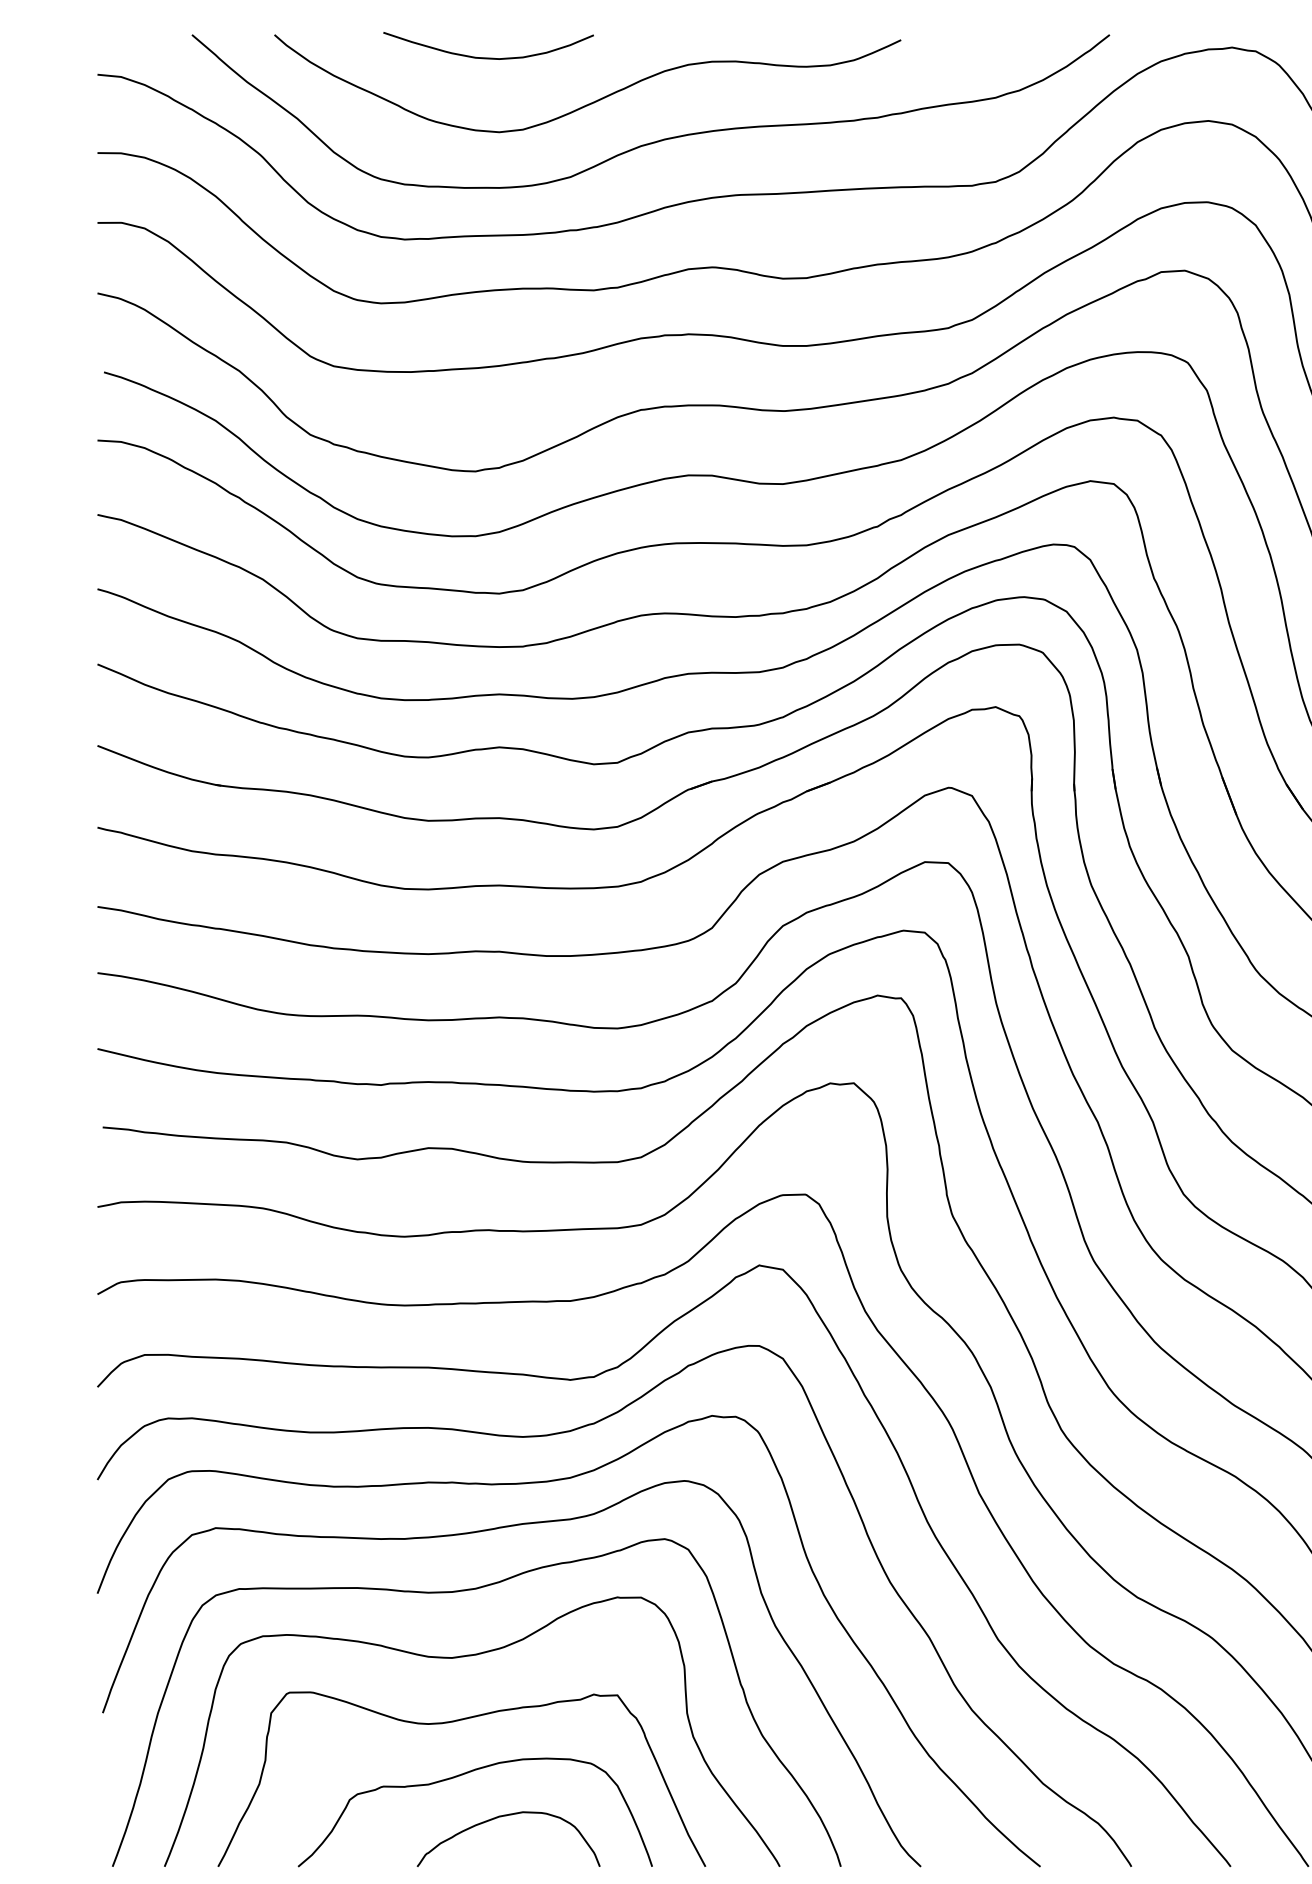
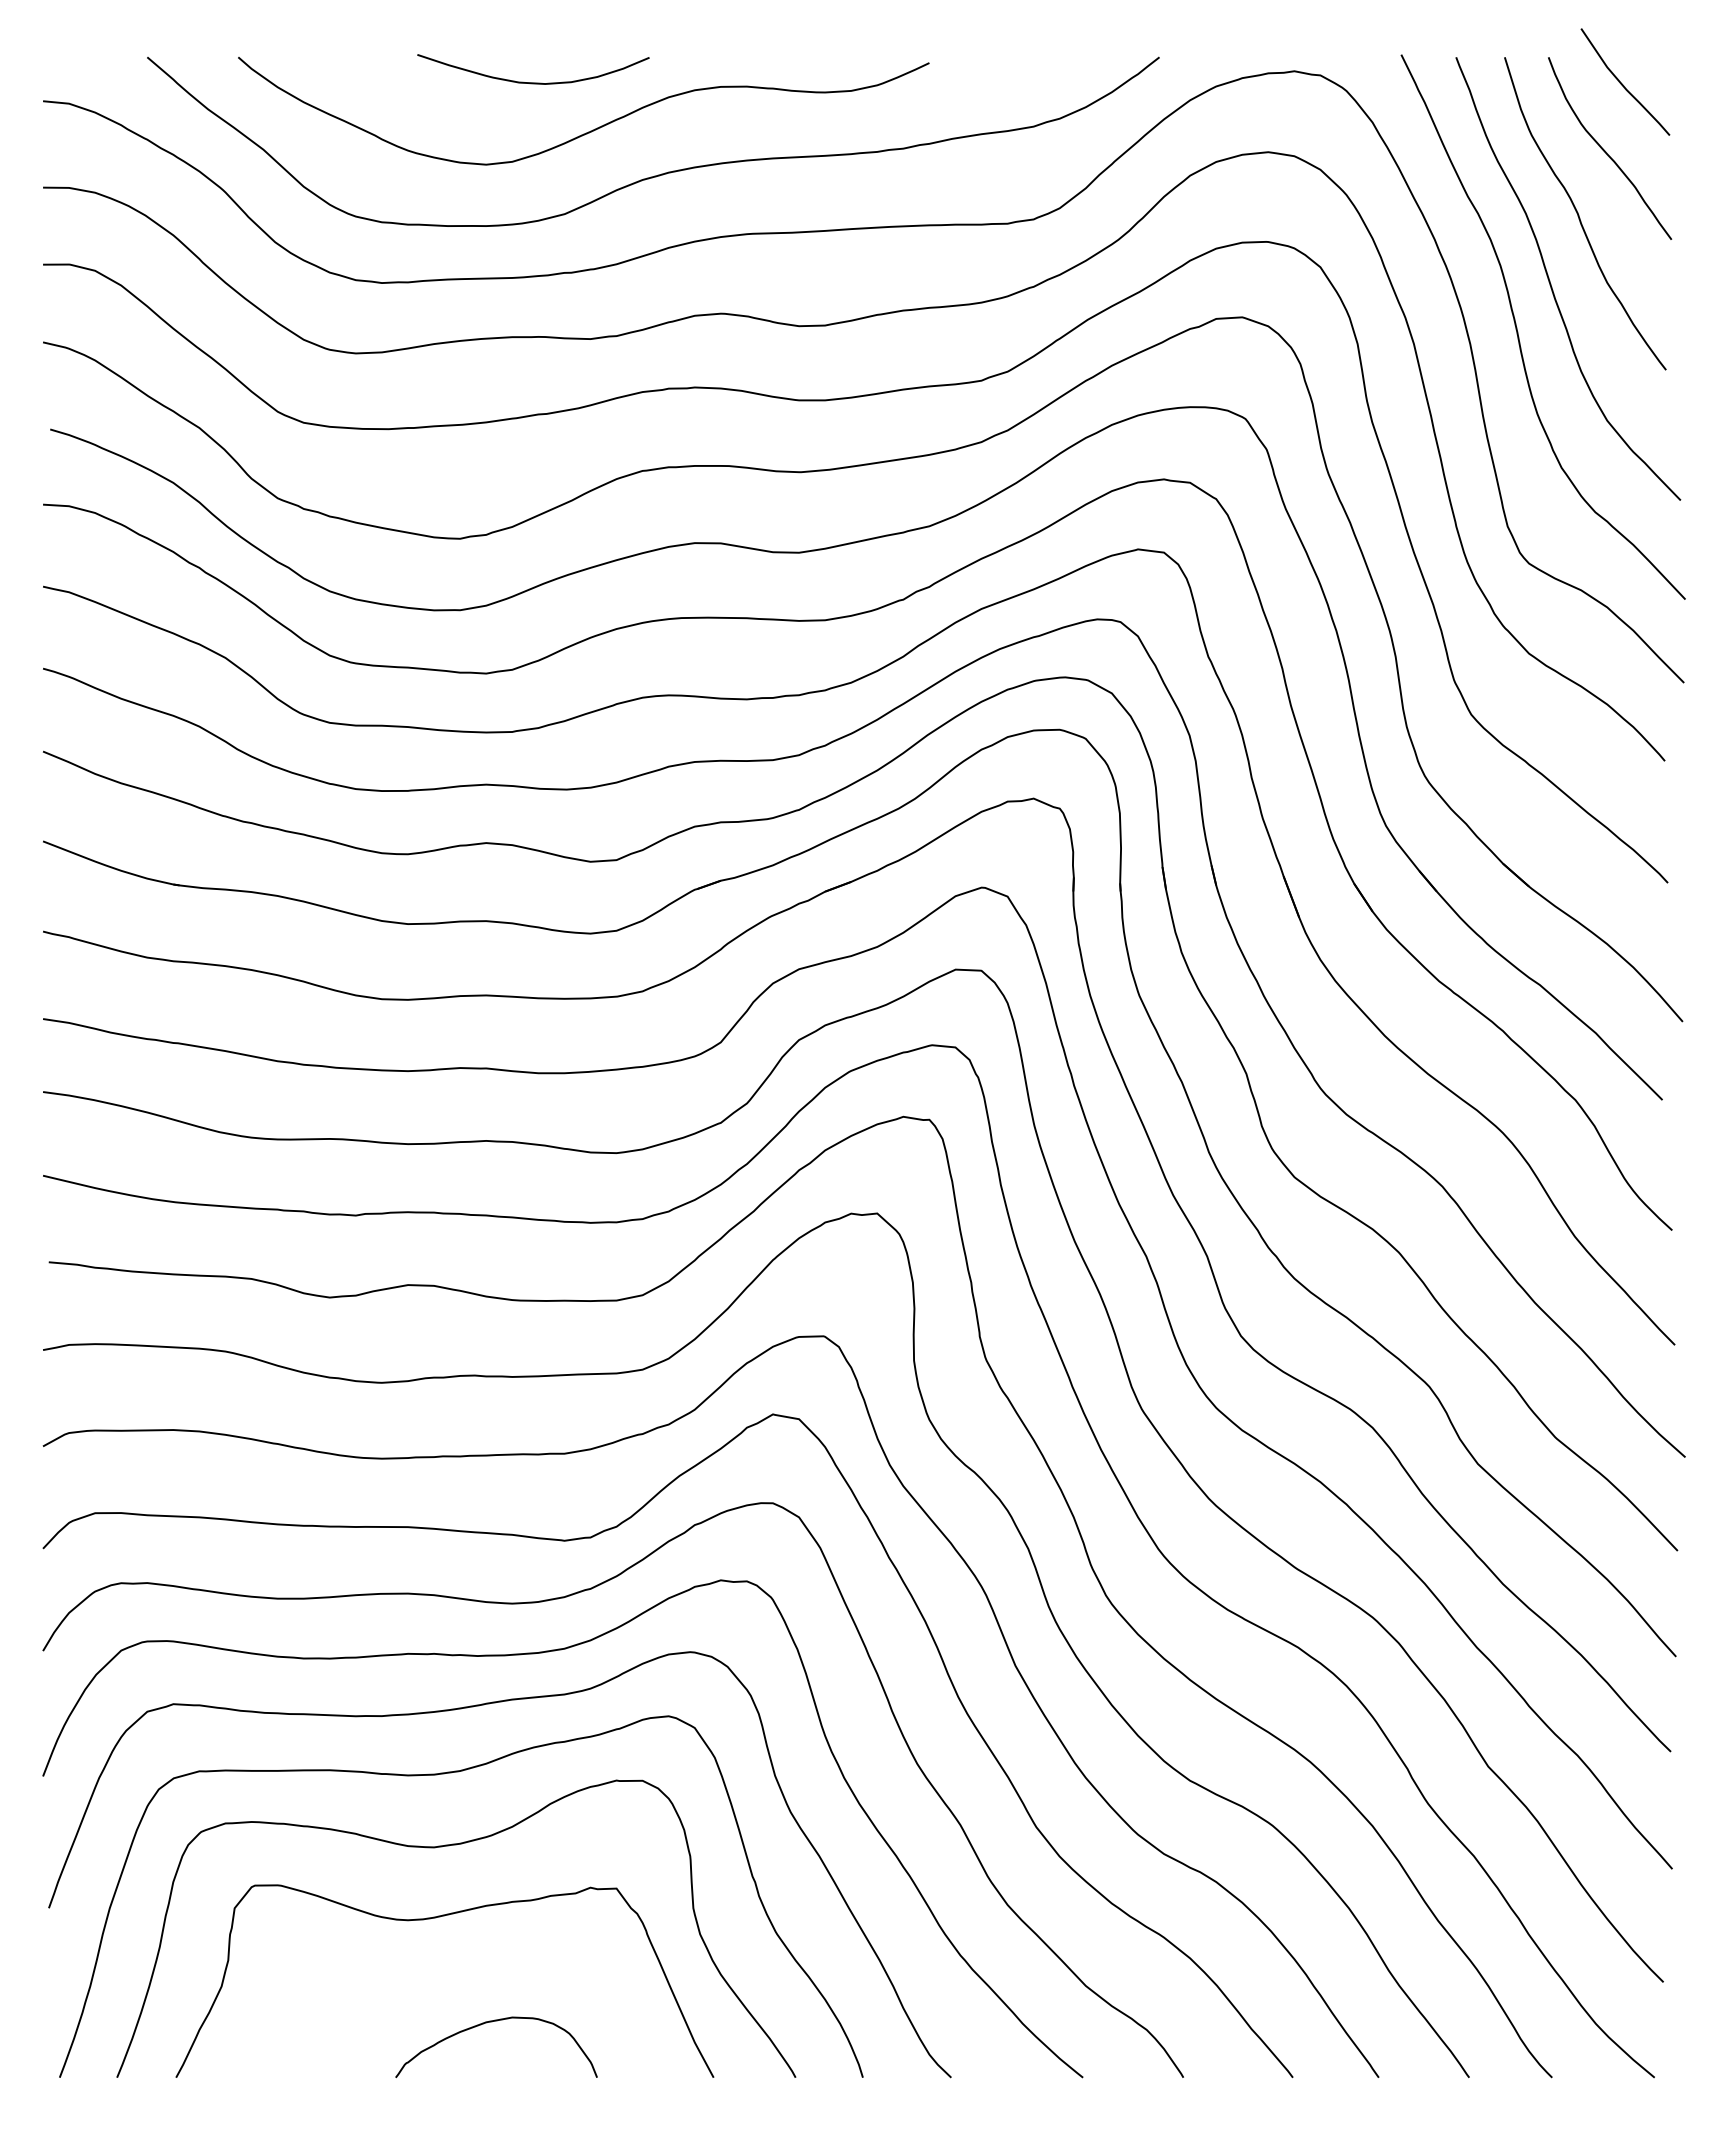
curve: (488, 57) -> (533, 82), moved
curve: (461, 1775) -> (444, 1977), removed

